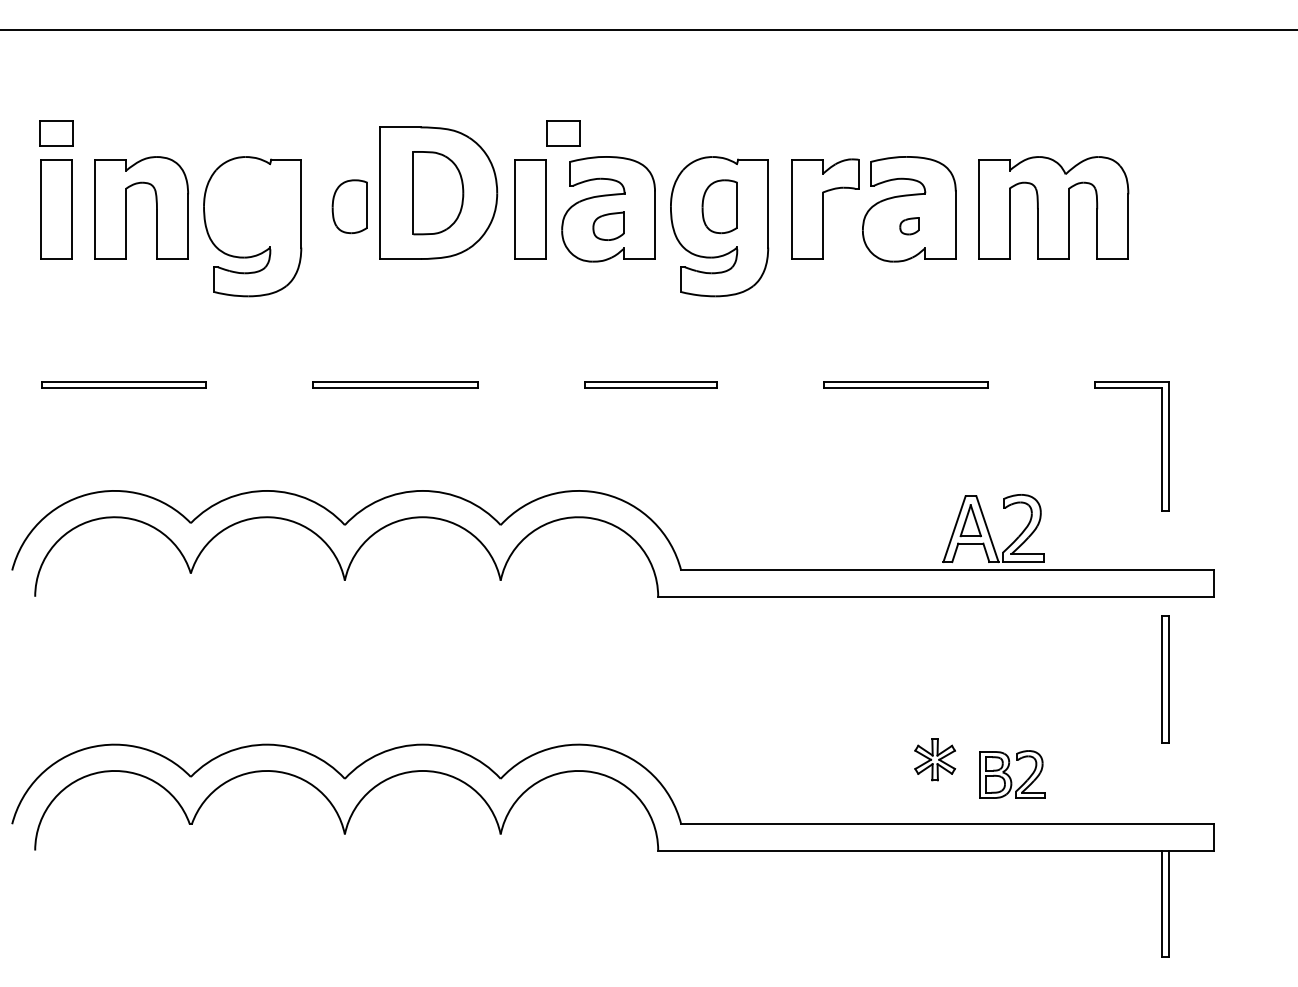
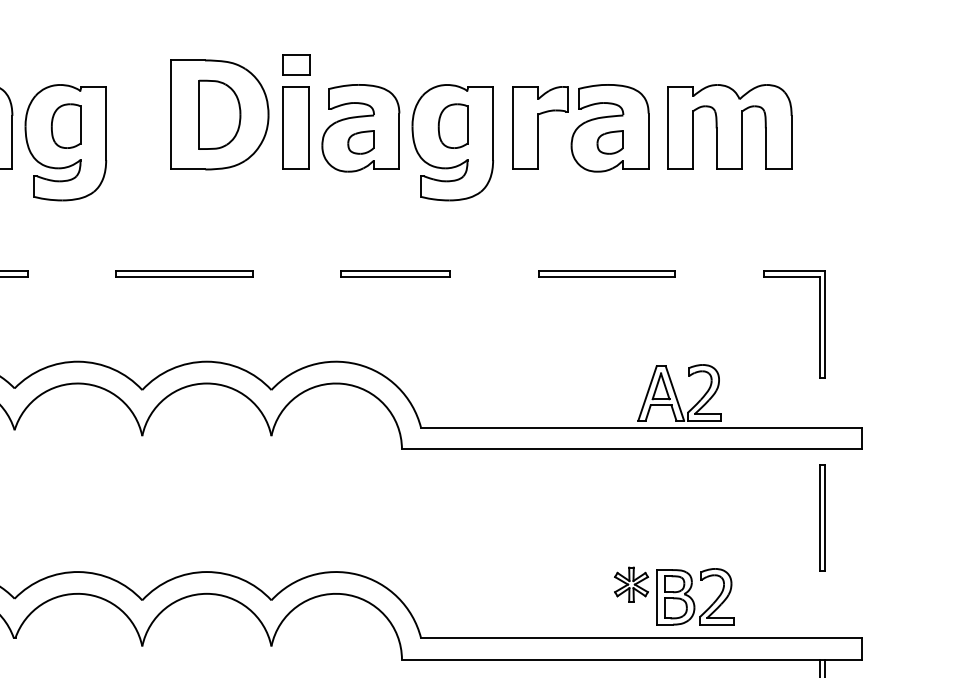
part: (563, 133) -> (296, 65), moved
part: (349, 206) -> (65, 125), moved
part: (909, 225) -> (610, 141), size x1.67
part: (1011, 774) -> (694, 596), size x1.43

